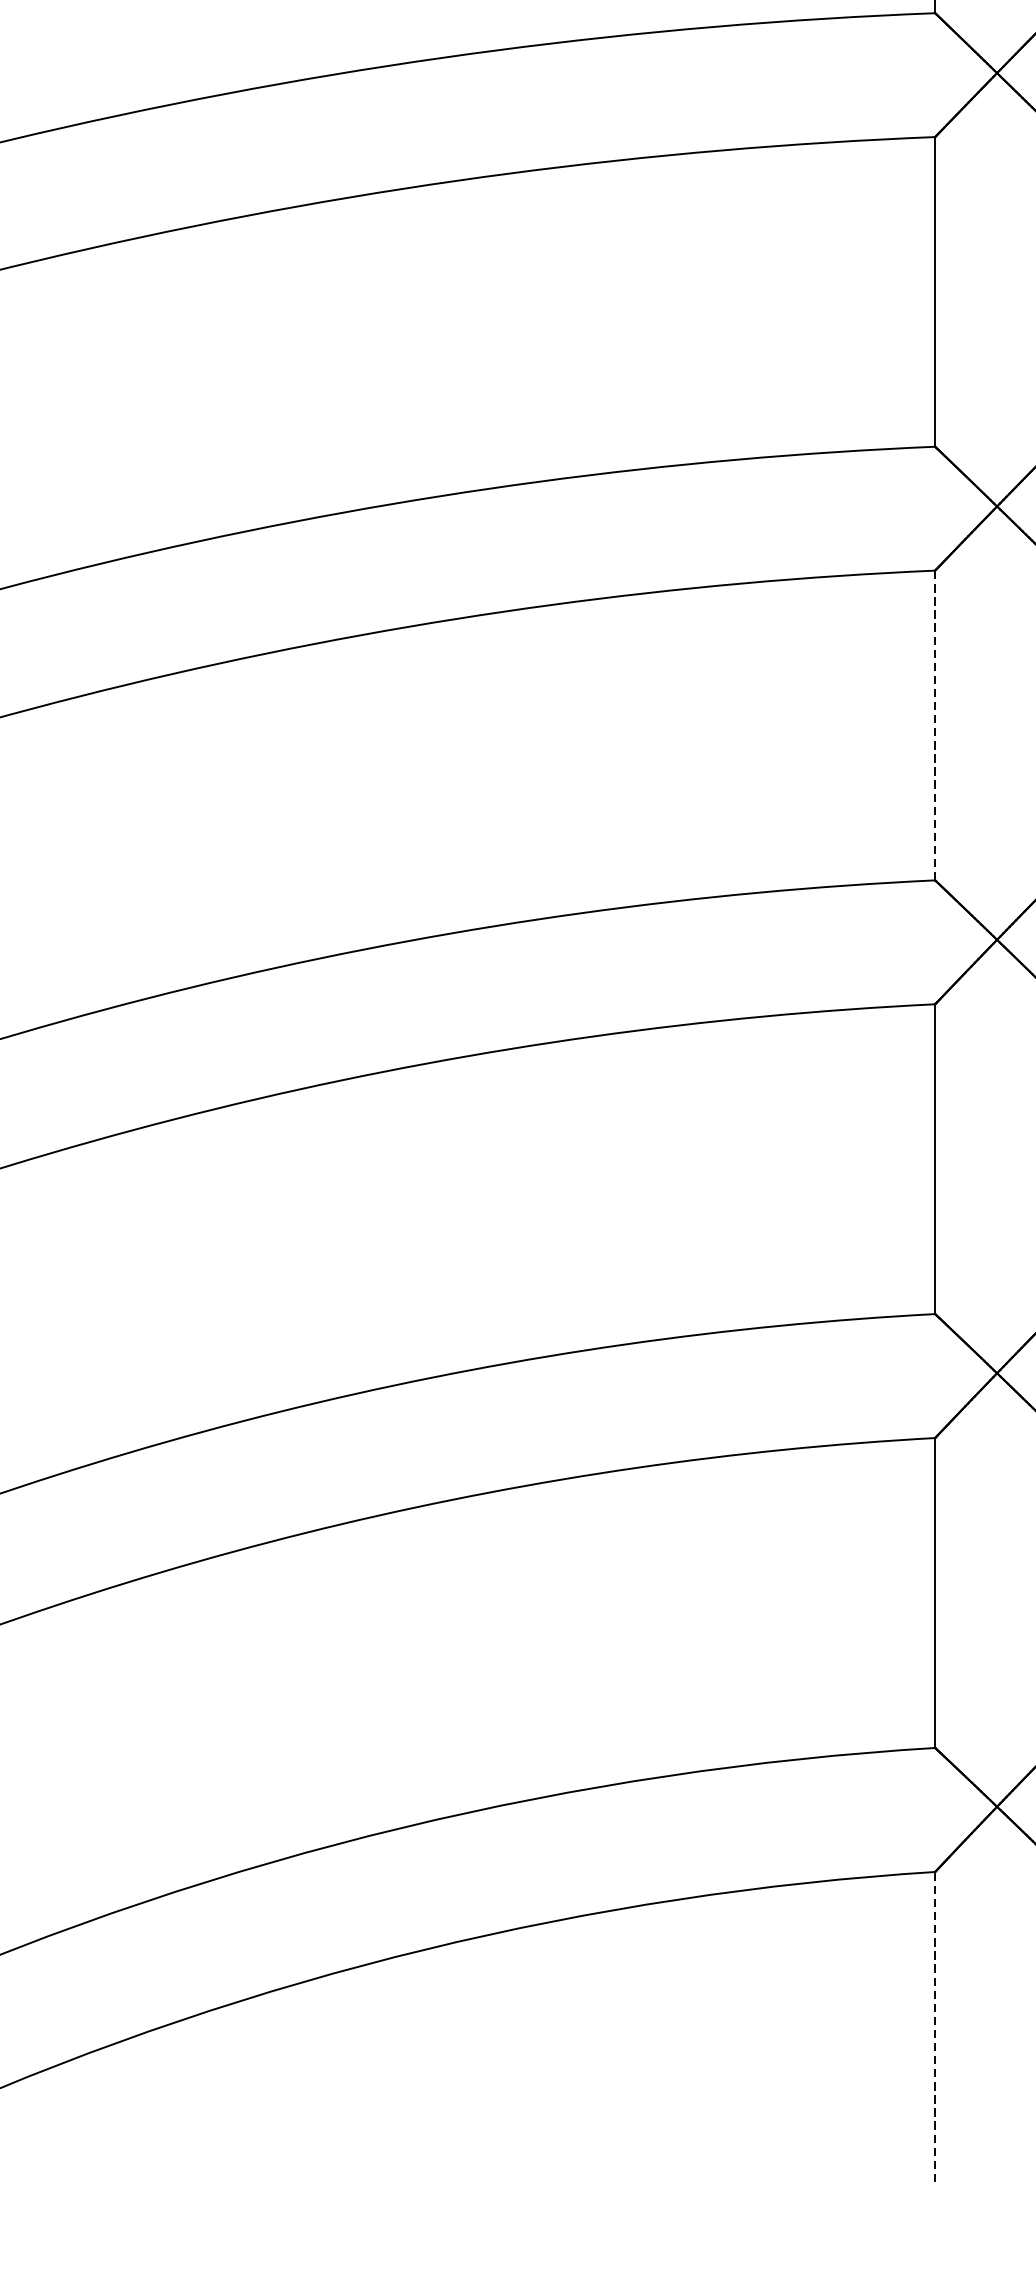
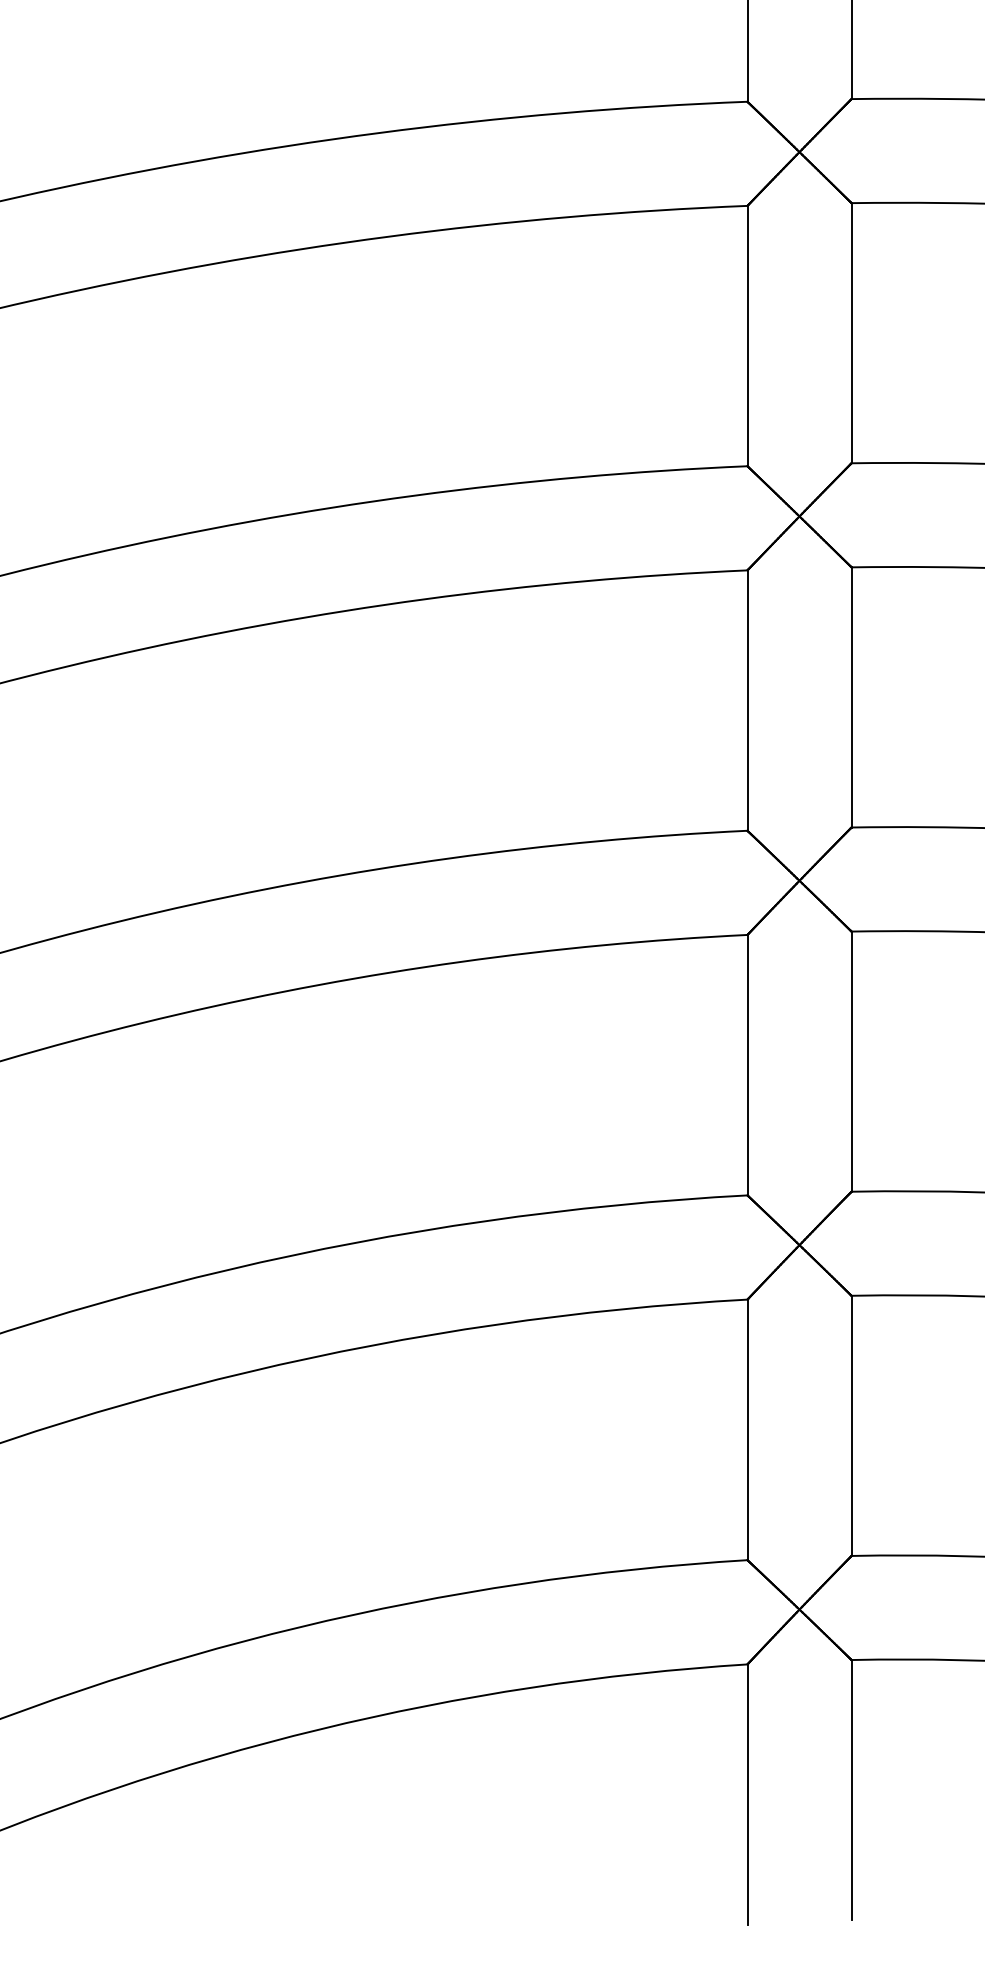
line: (935, 725) -> (747, 700), dashed -> solid
line: (935, 2026) -> (747, 1794), dashed -> solid

